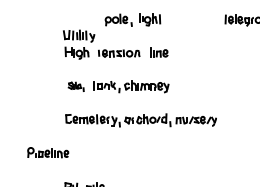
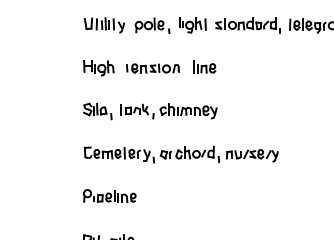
part: (192, 20) -> (247, 25), added
part: (79, 36) -> (104, 25), moved
part: (75, 86) -> (97, 111), size x1.43
part: (48, 152) -> (109, 195), moved

